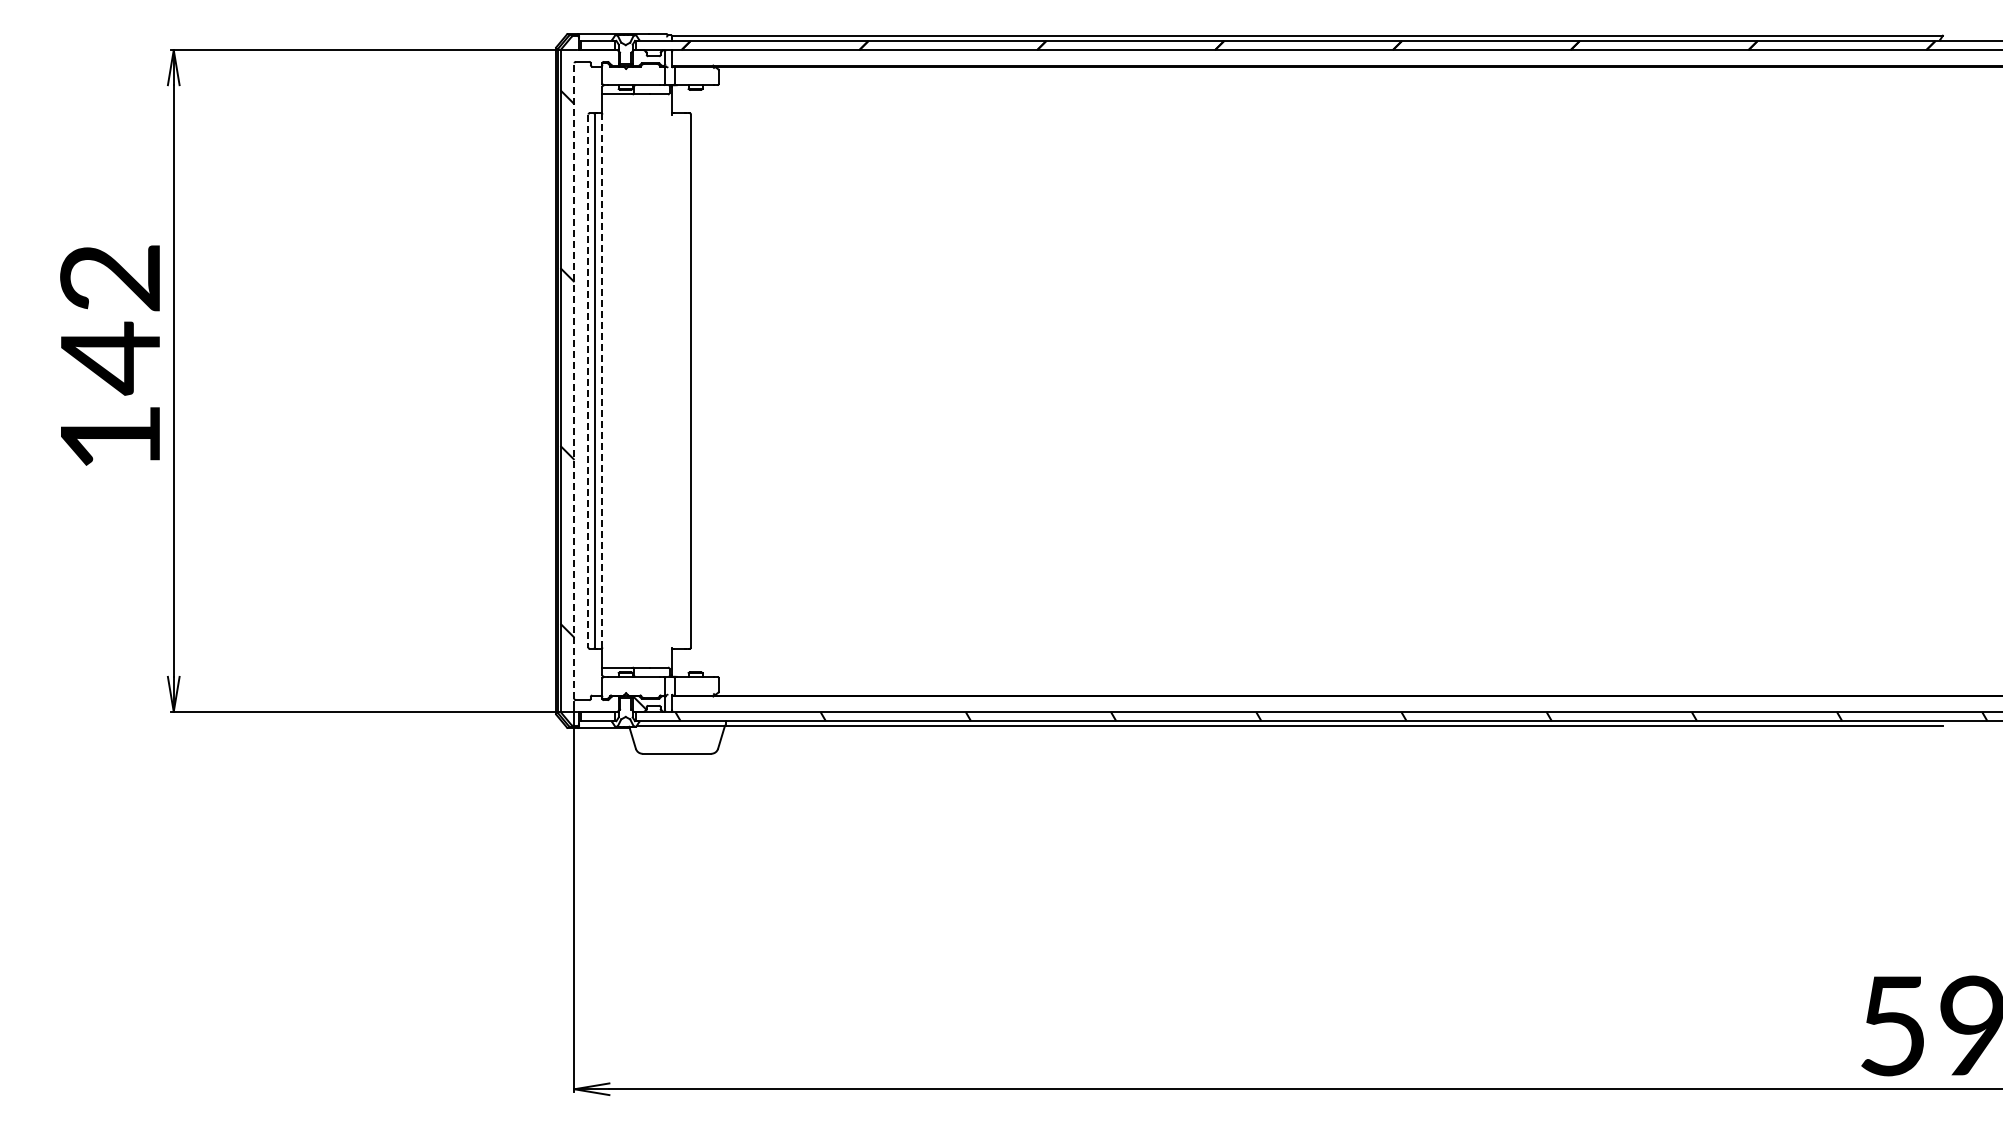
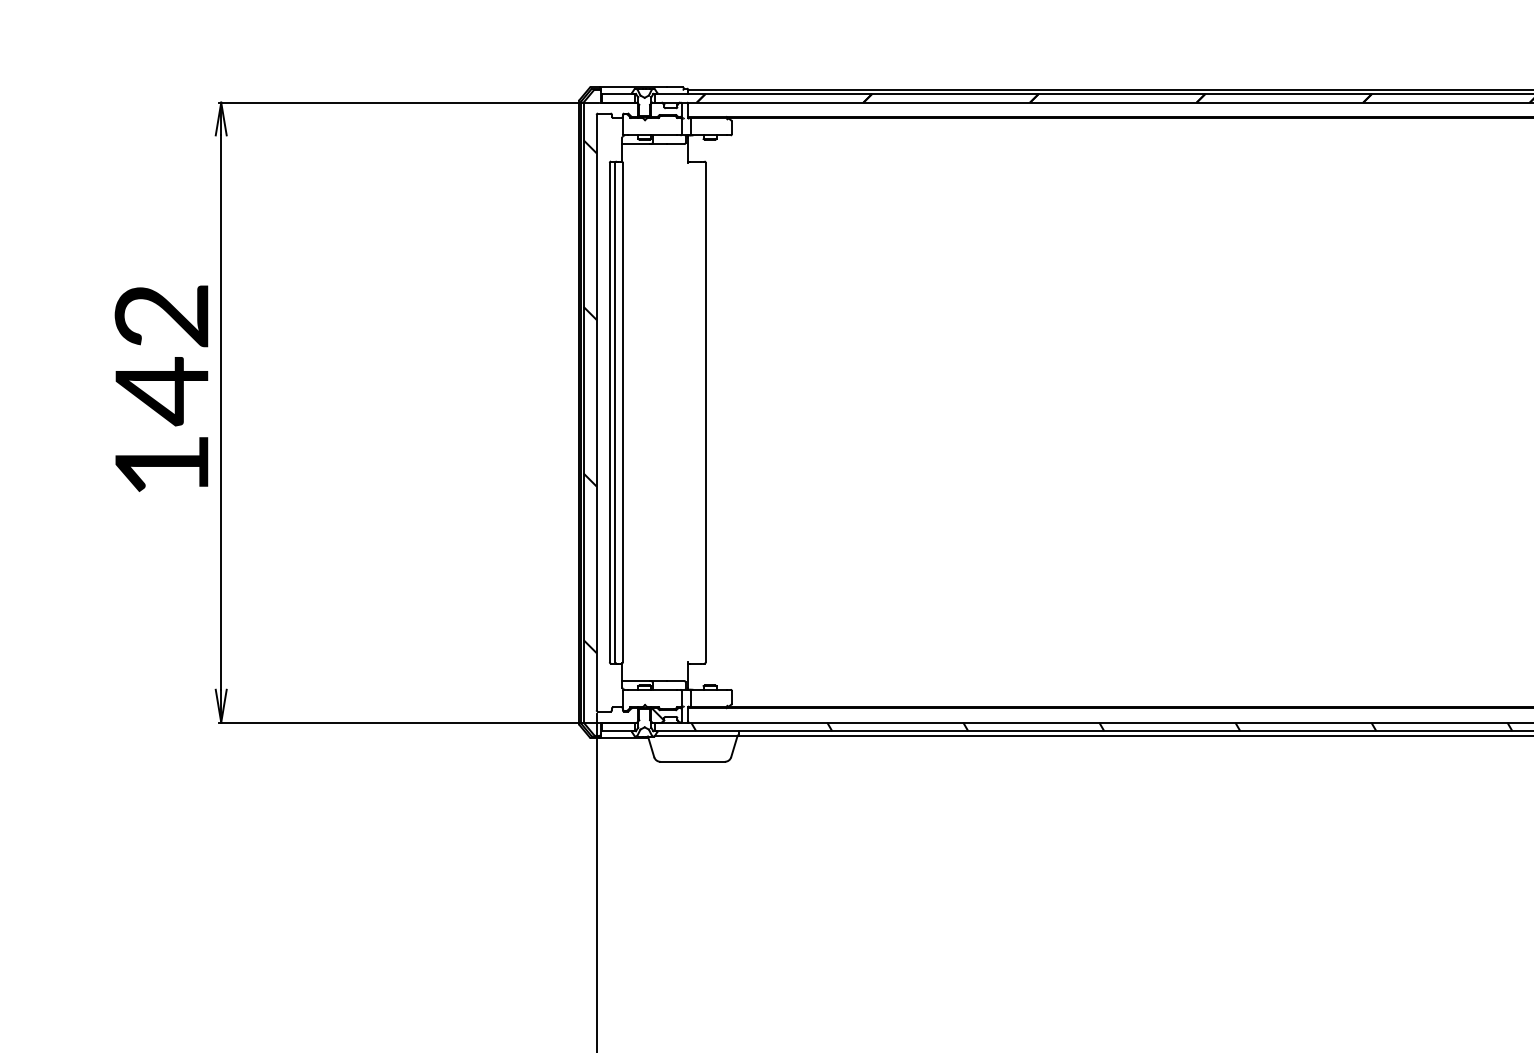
line: (574, 381) -> (596, 413), dashed -> solid
line: (588, 381) -> (609, 413), dashed -> solid
line: (602, 381) -> (622, 413), dashed -> solid

